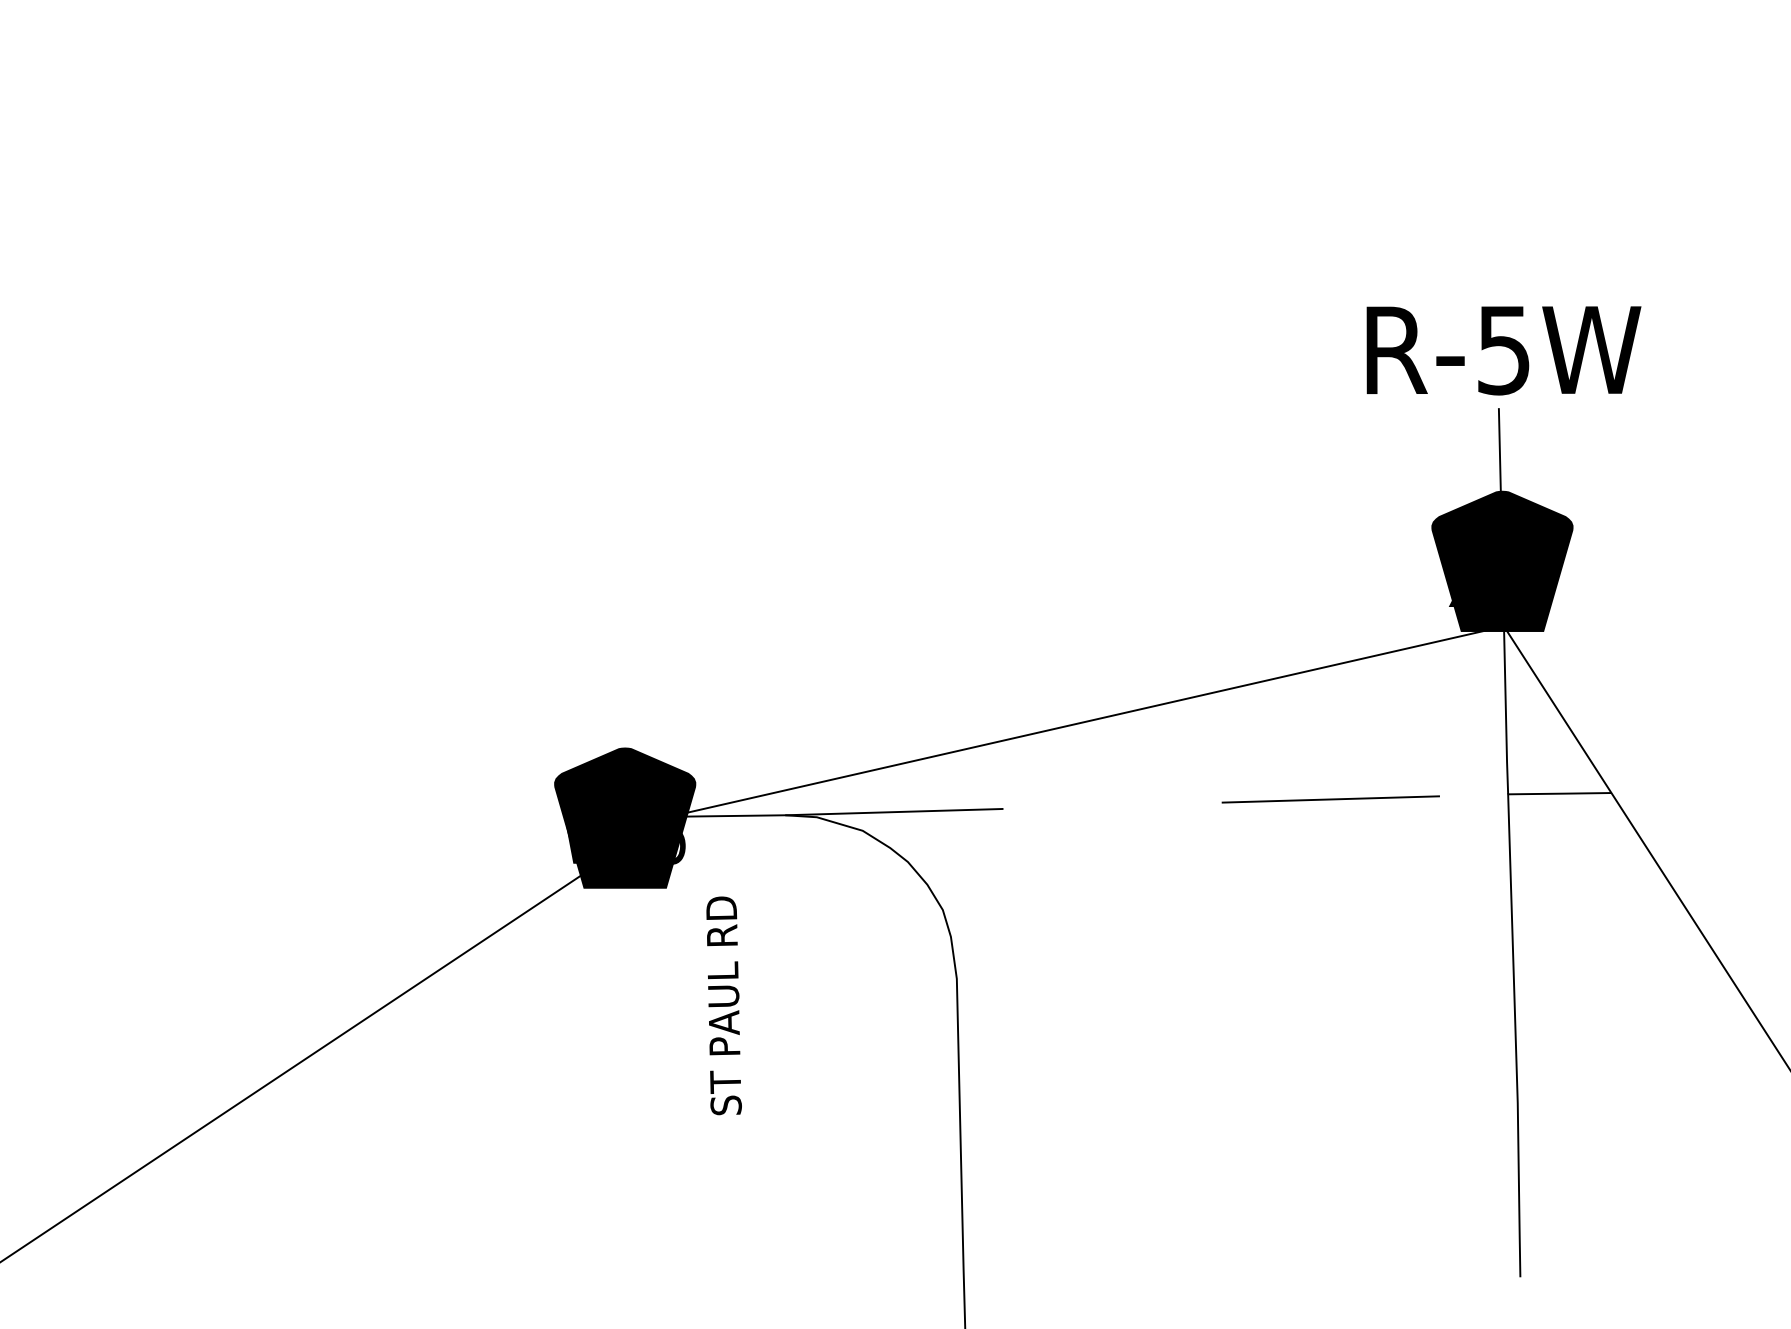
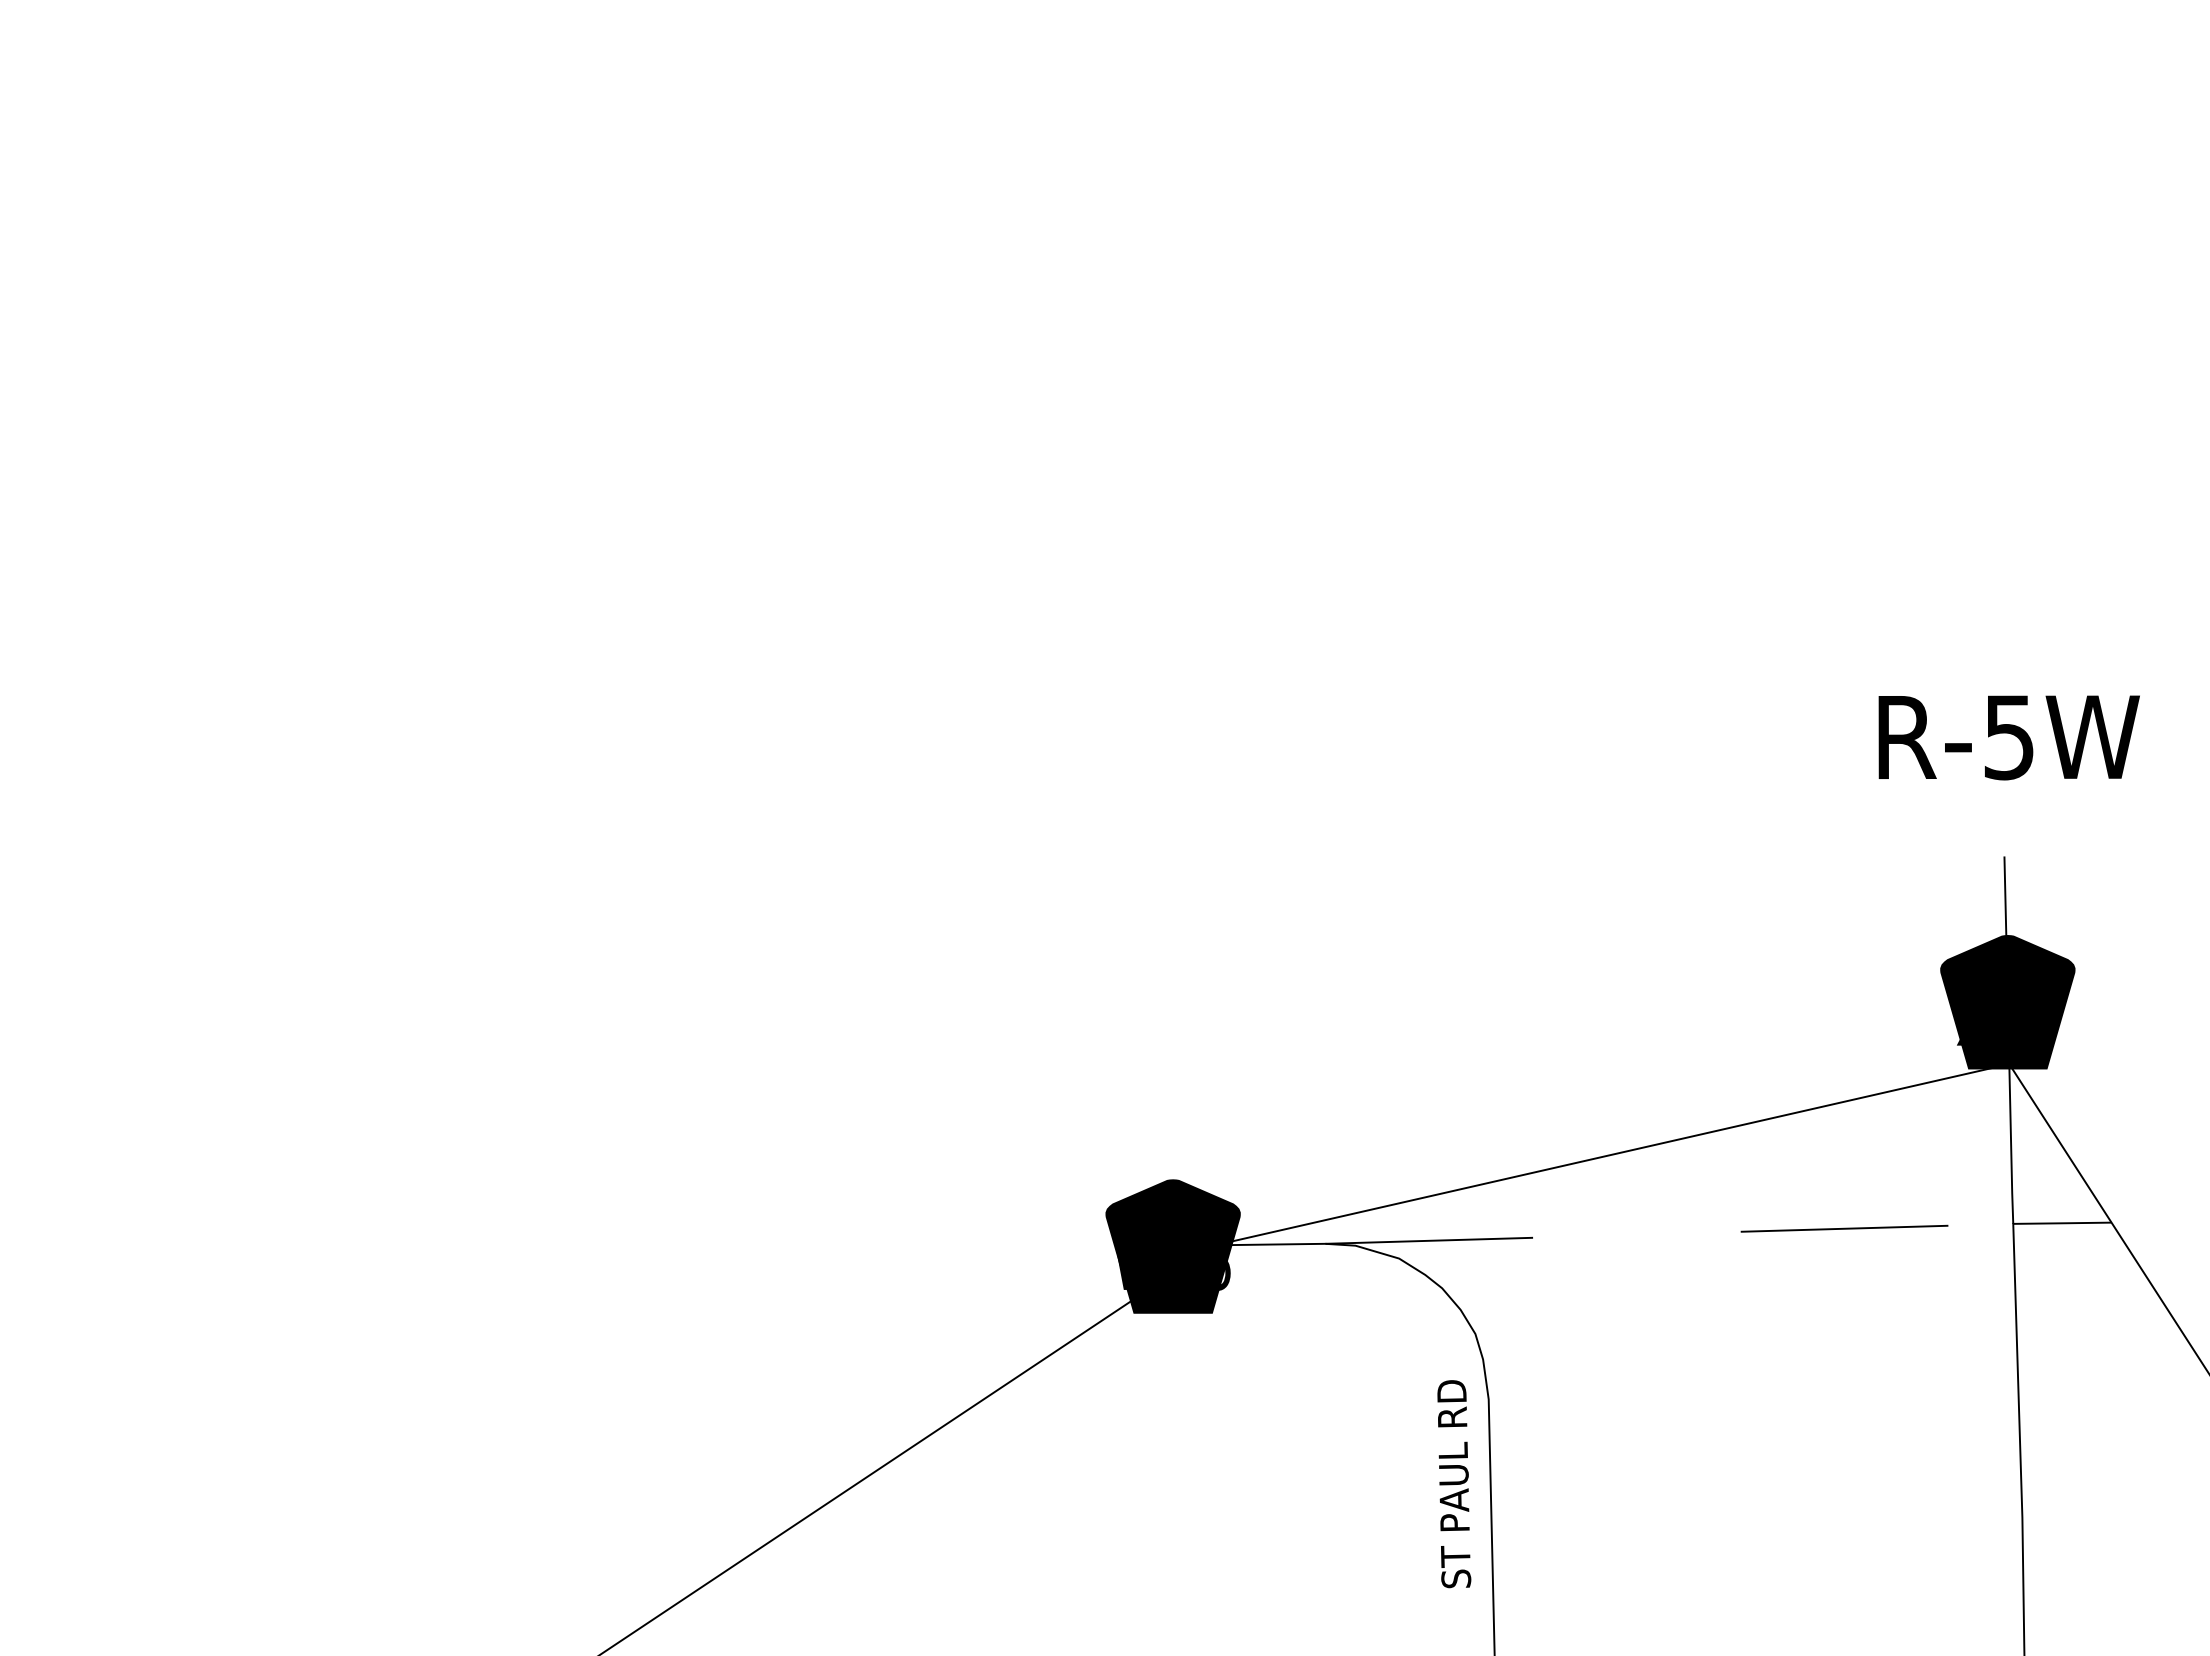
text: (1503, 350) -> (2008, 737), moved
text: (724, 1006) -> (1454, 1484), moved

